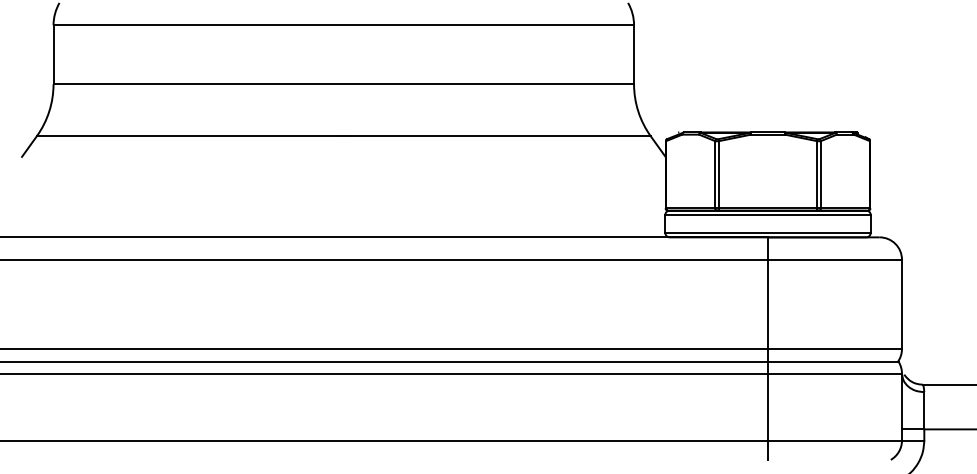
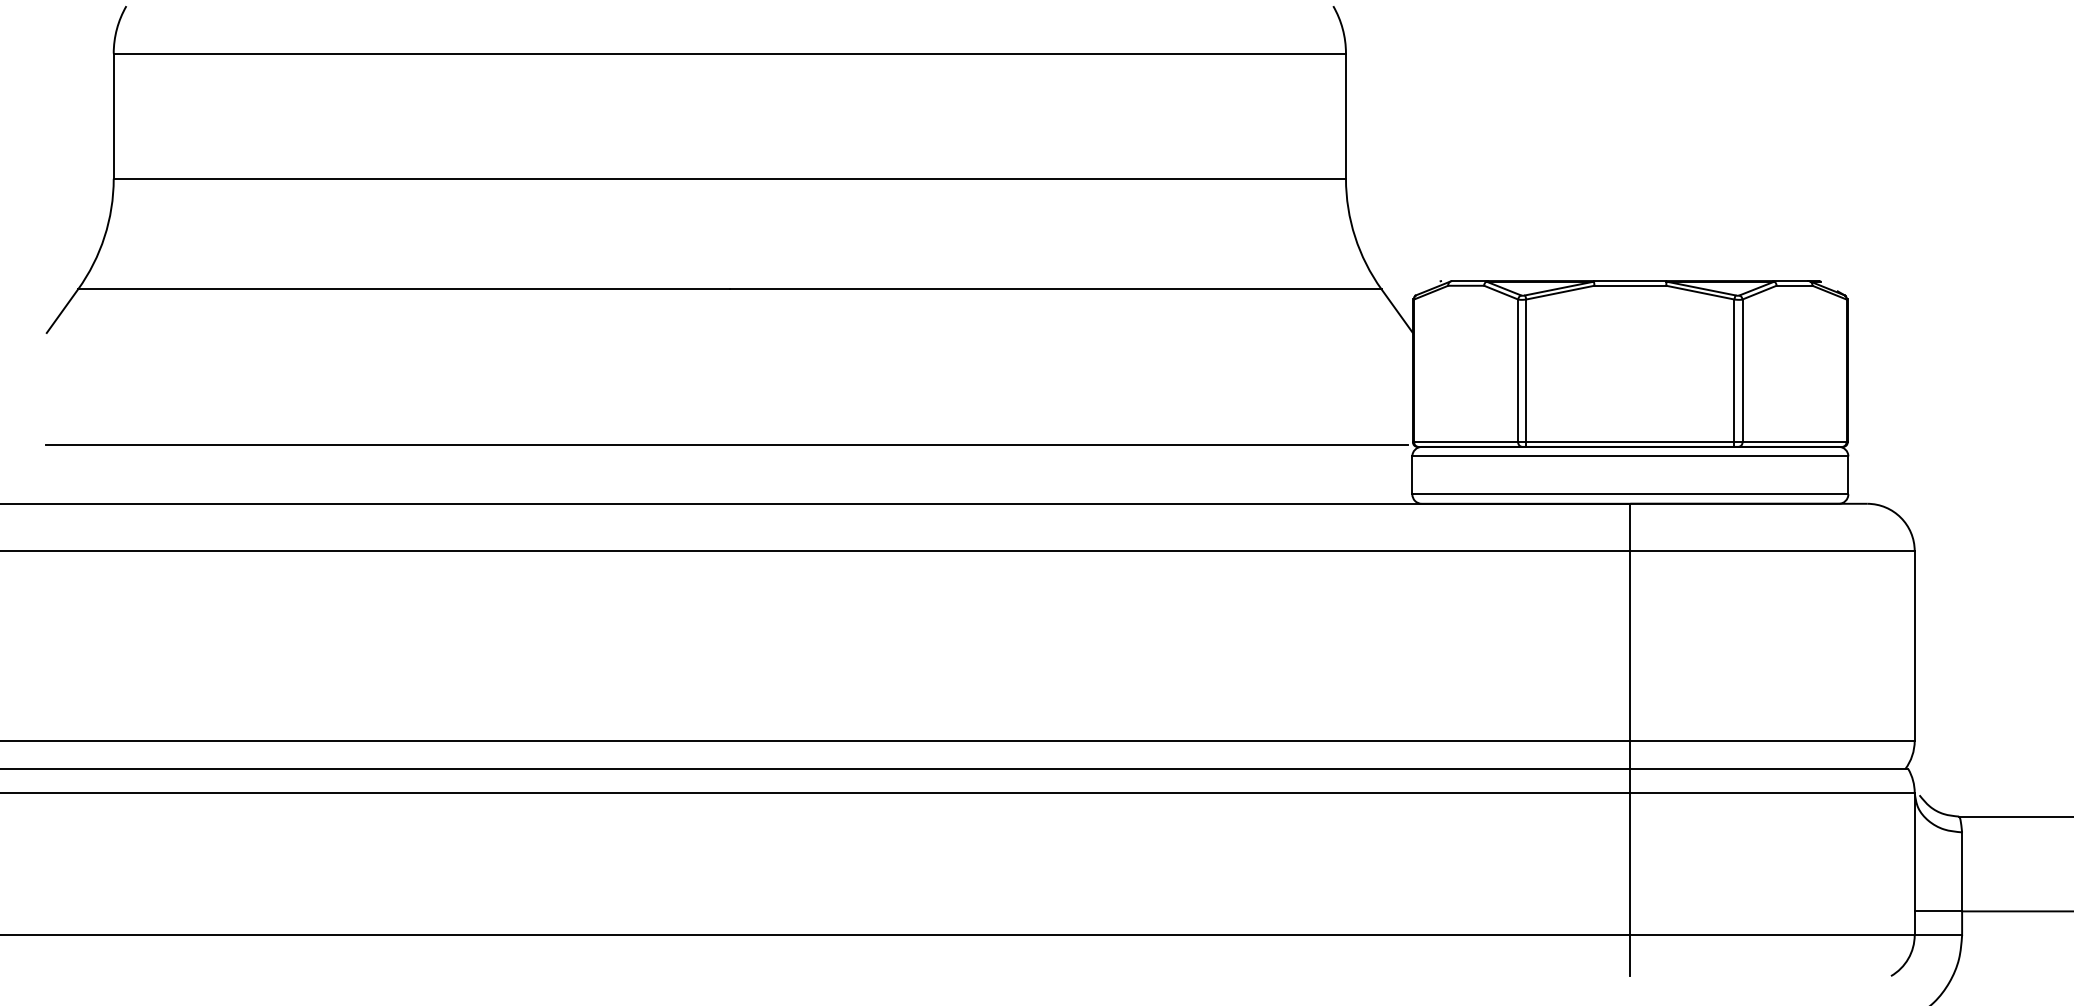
line: (342, 209) -> (727, 444), added

